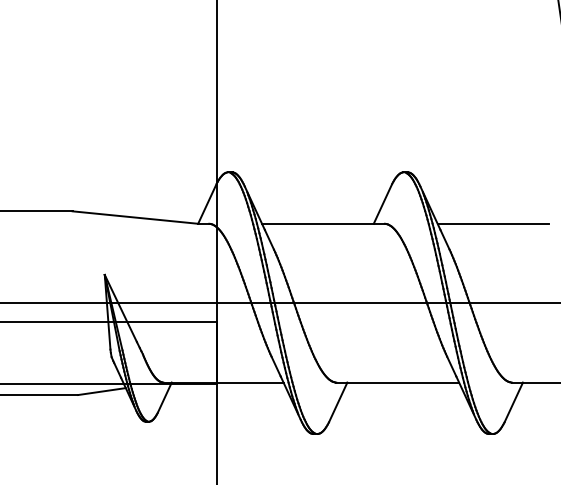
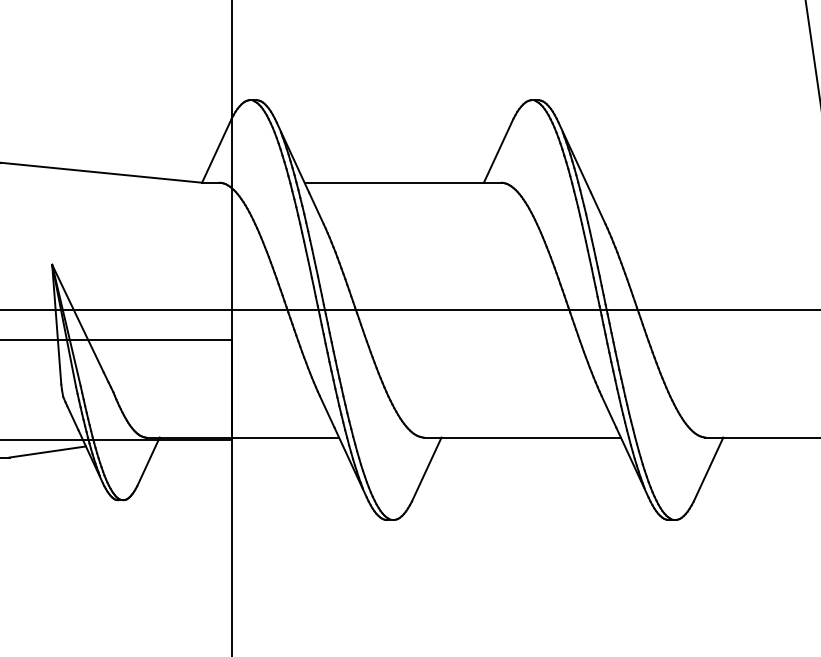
line: (493, 223) -> (676, 182), removed

